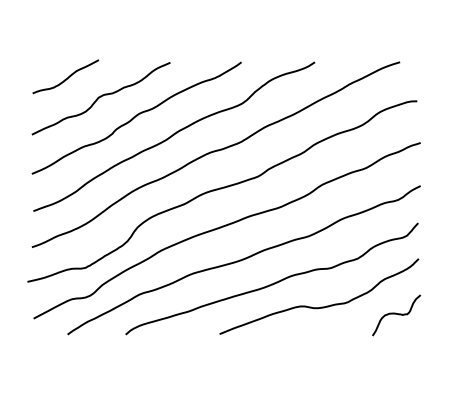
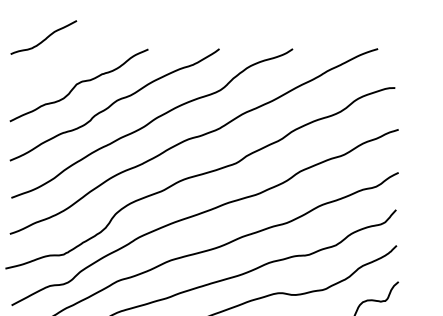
curve: (65, 78) -> (43, 39), moved

